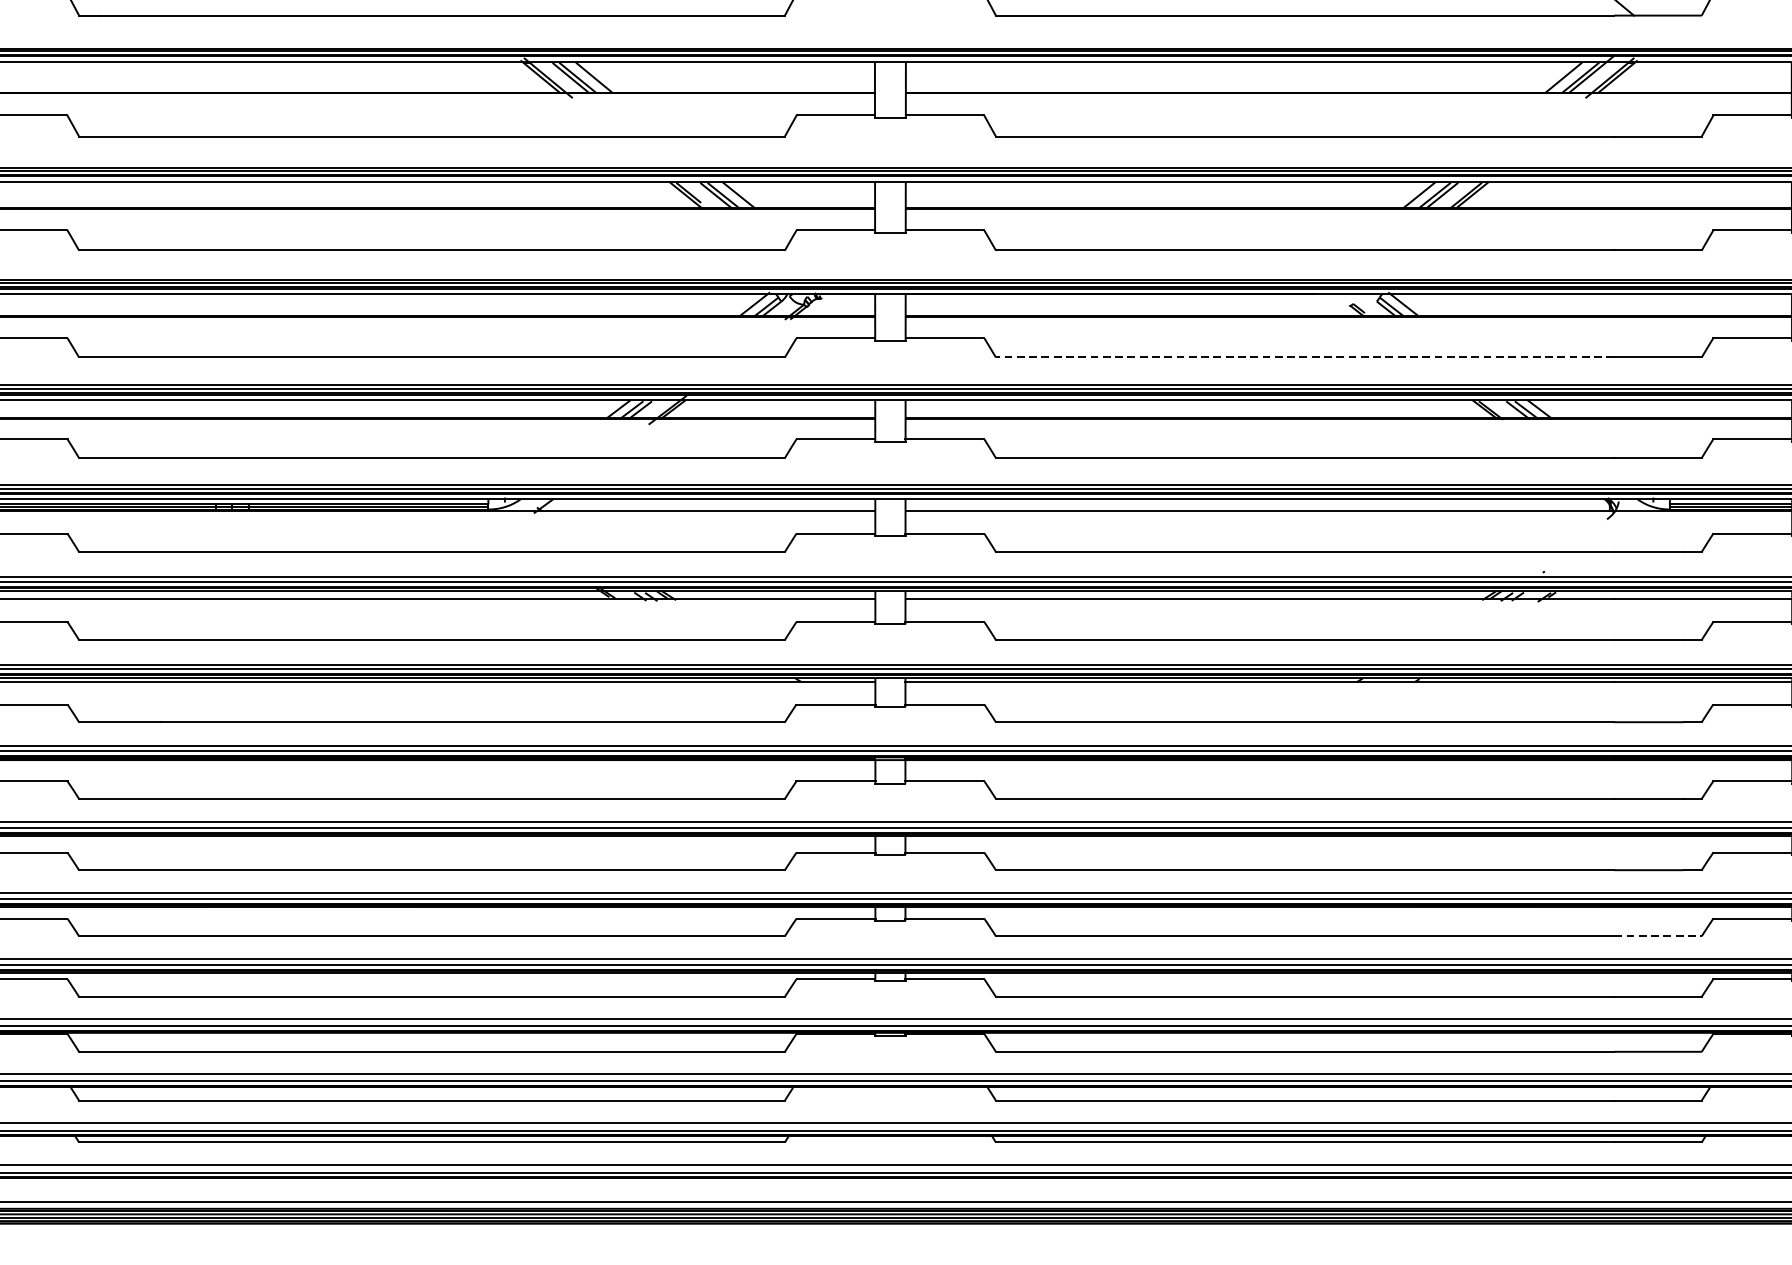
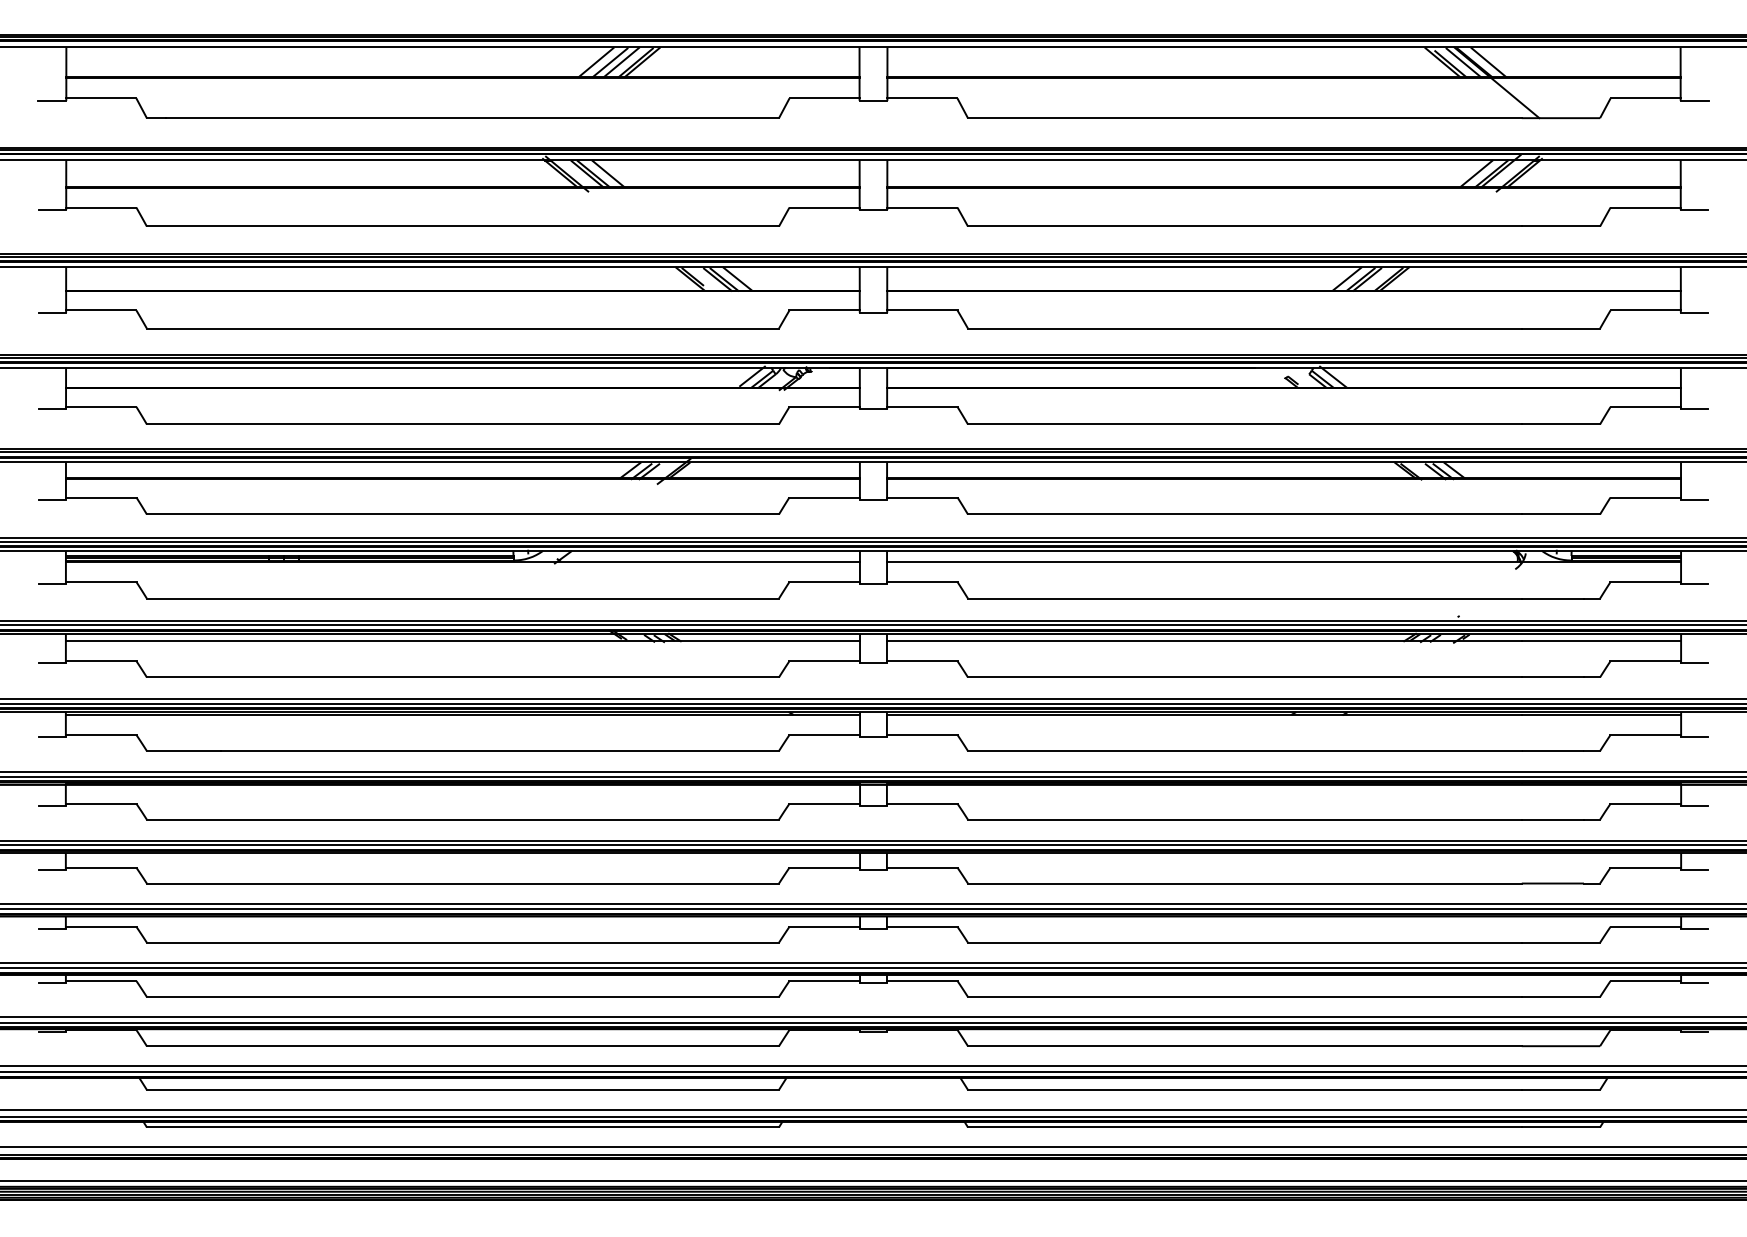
line: (1304, 357) -> (1244, 424), dashed -> solid
line: (1658, 936) -> (1561, 942), dashed -> solid

